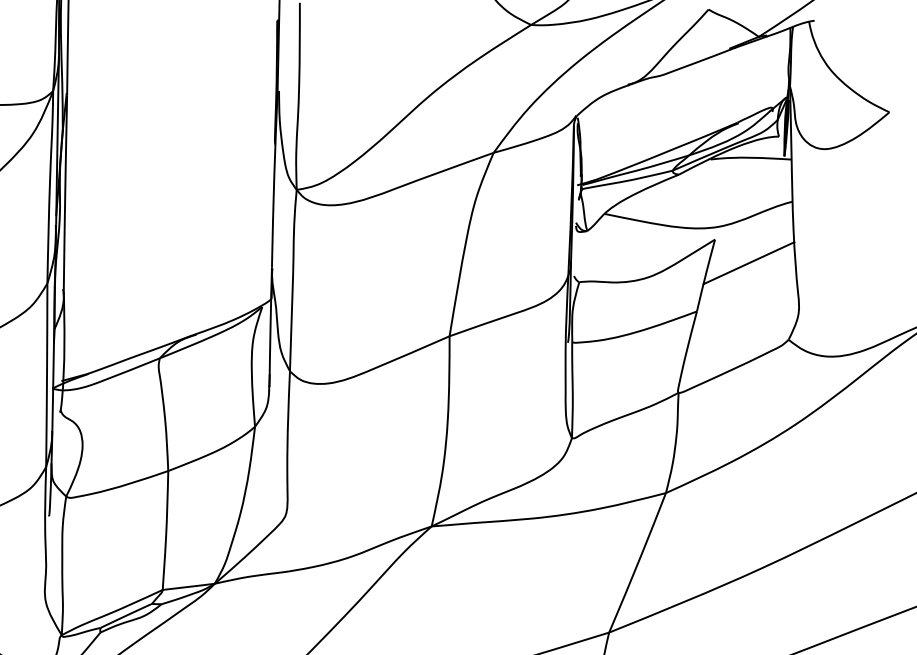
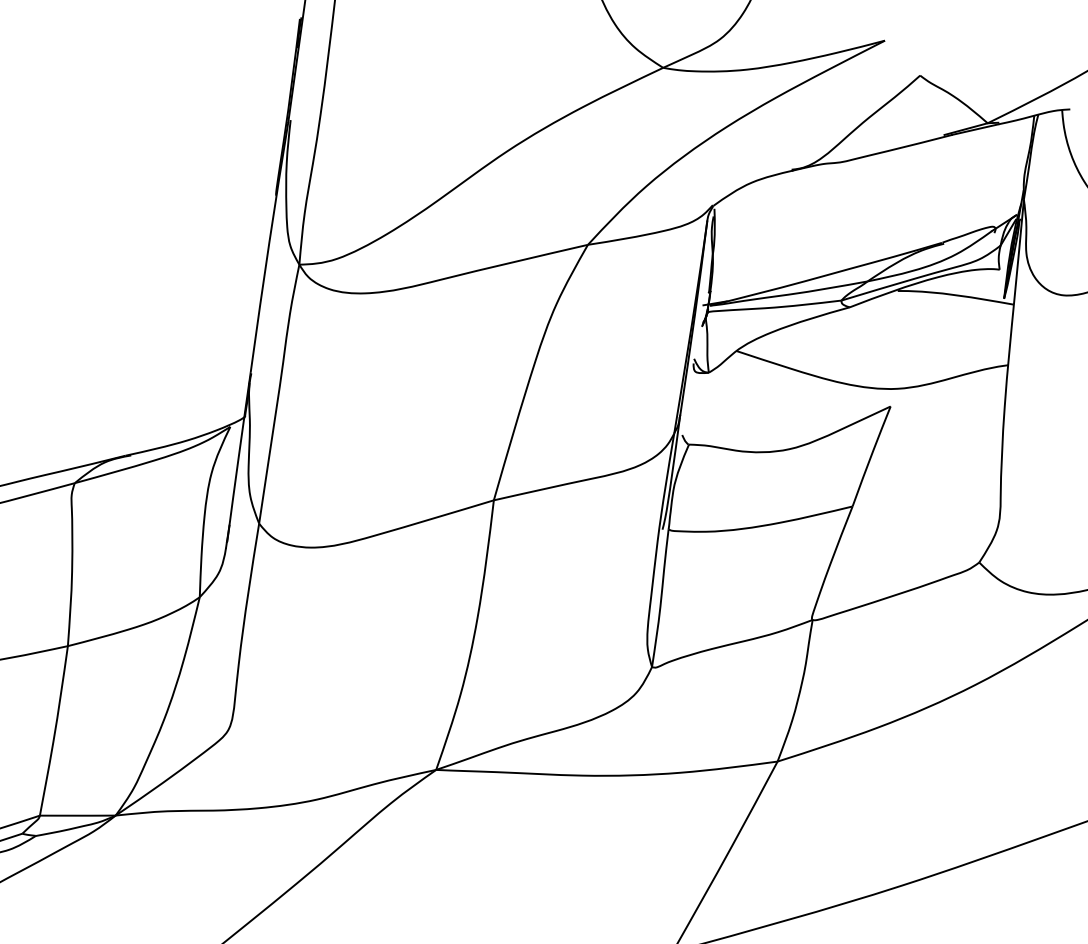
line: (748, 263) -> (934, 446), removed

